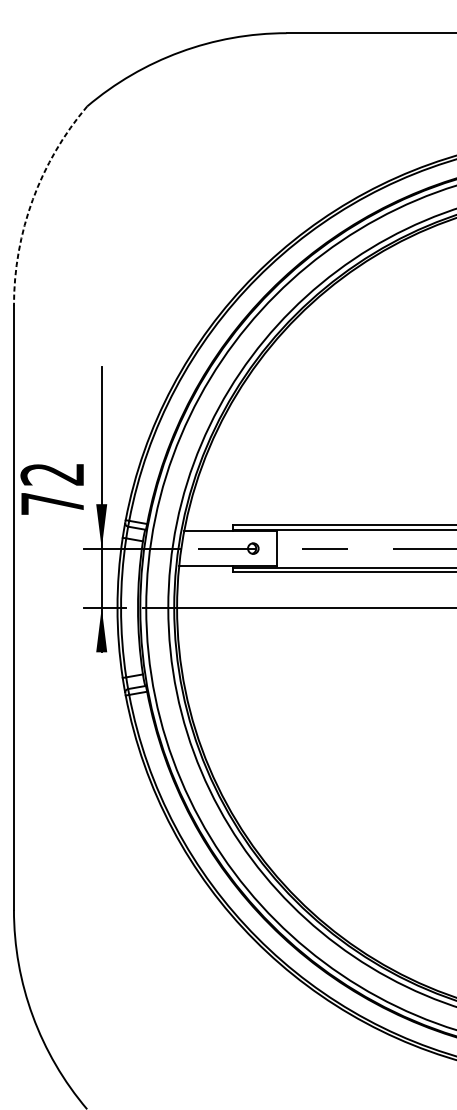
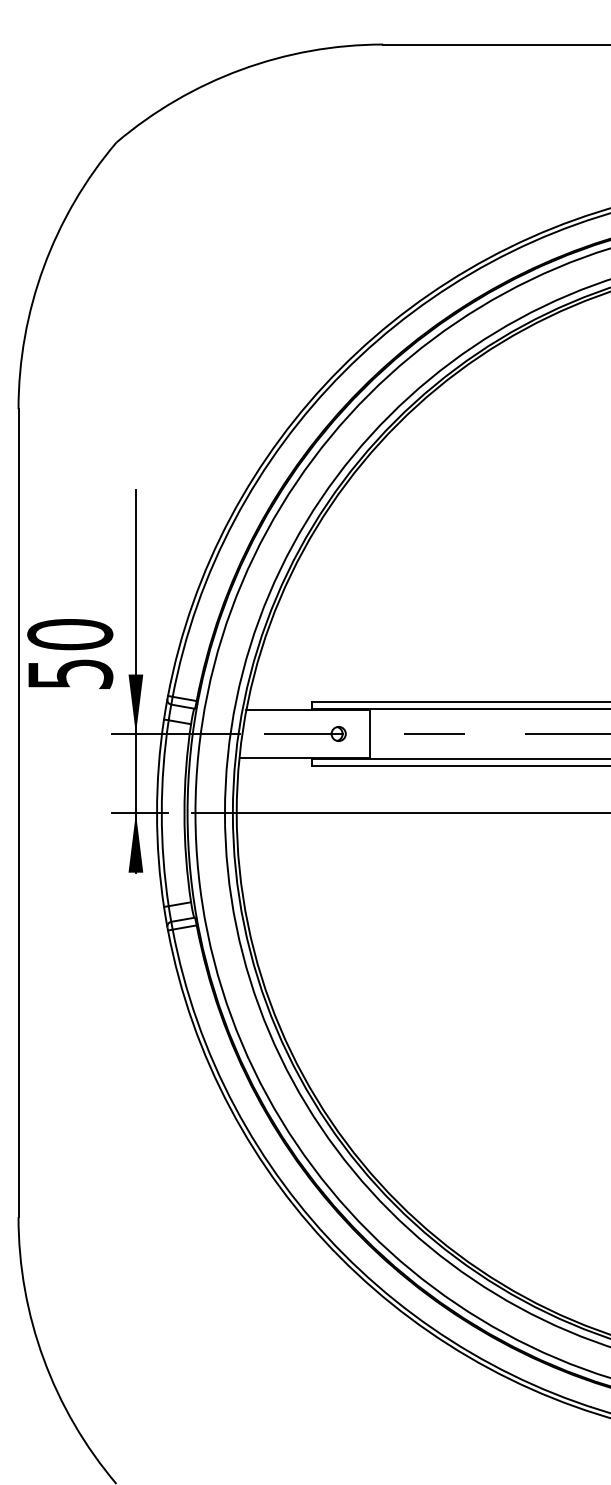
arc: (32, 199) -> (43, 267), dashed -> solid
text: (52, 488) -> (70, 653), 72 -> 50

